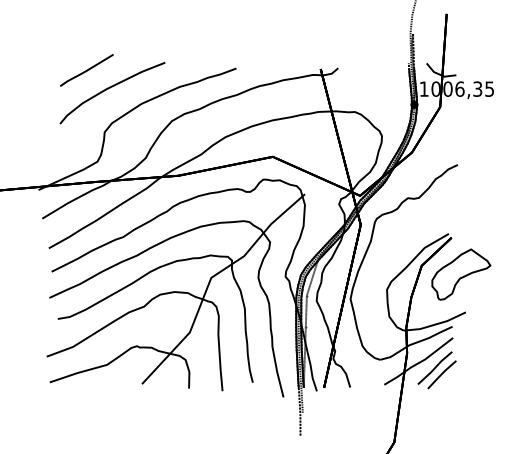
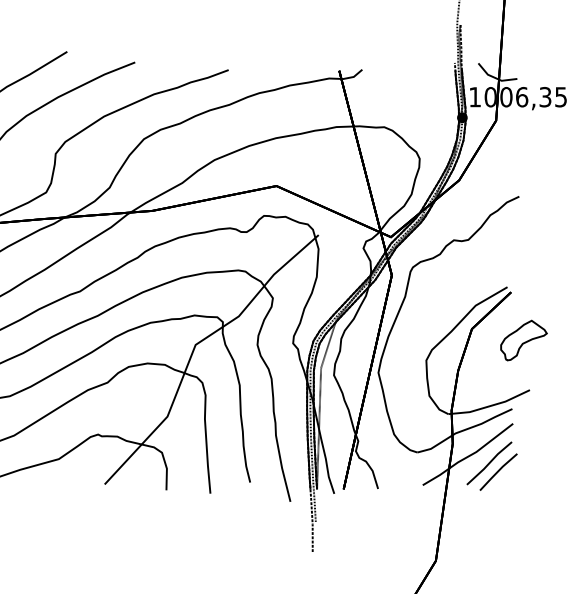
part: (461, 274) -> (524, 340), size x0.6

